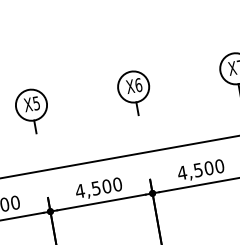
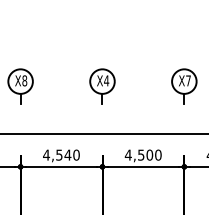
text: (138, 84) -> (106, 80), X6 -> X4
text: (36, 102) -> (24, 80), X5 -> X8
text: (106, 185) -> (67, 154), 4,500 -> 4,540

